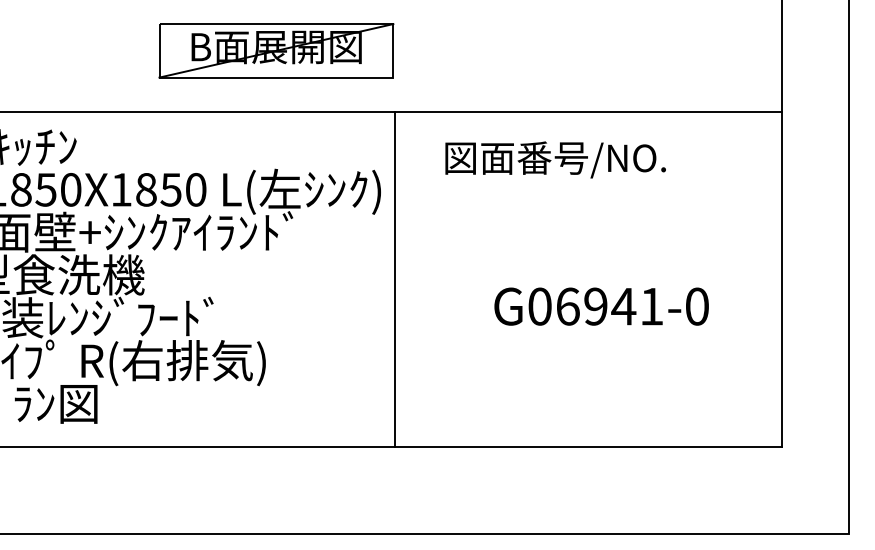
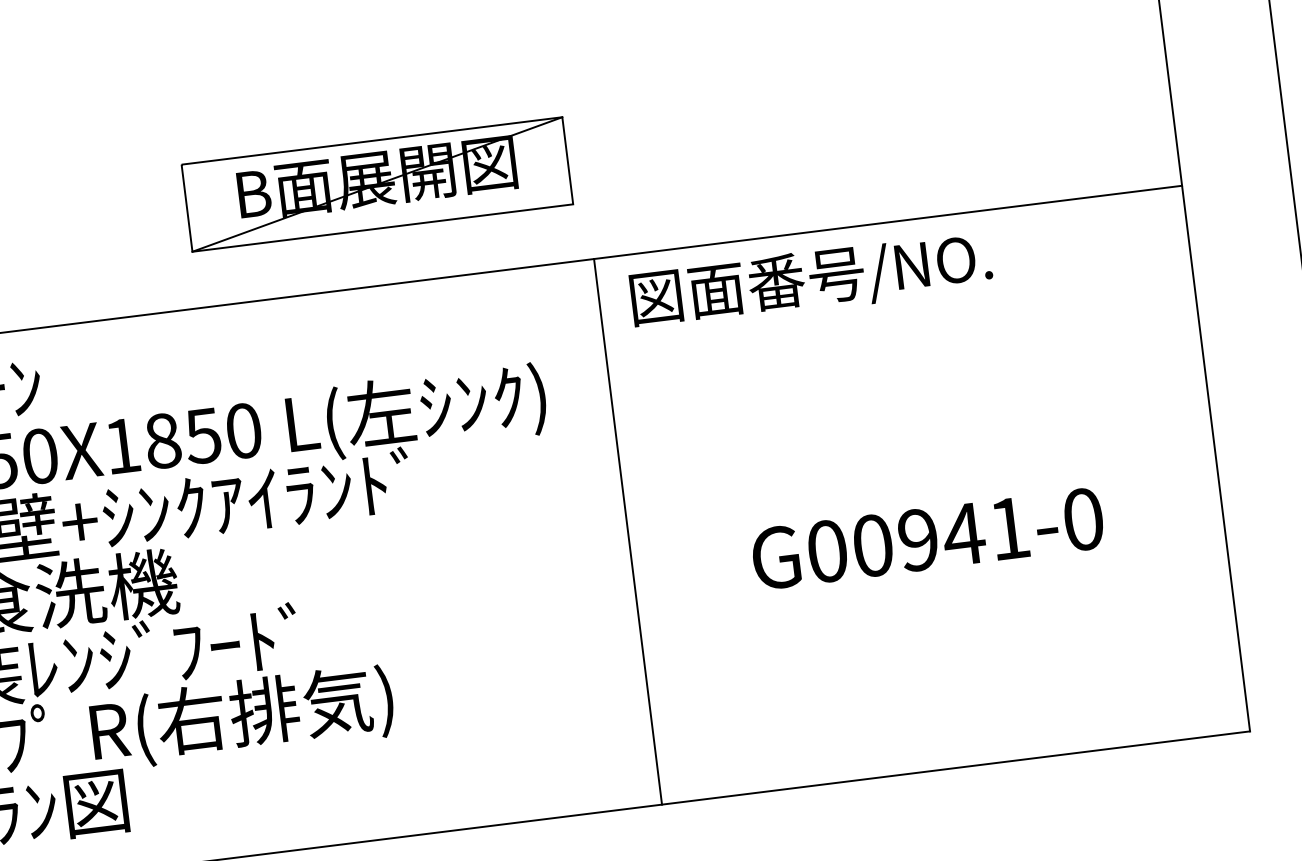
part: (276, 50) -> (377, 183), moved
text: (555, 159) -> (811, 280), moved
line: (394, 279) -> (627, 531), moved
text: (567, 306) -> (872, 545), G06941-0 -> G00941-0

